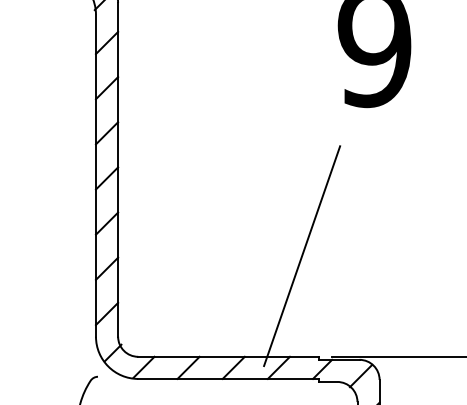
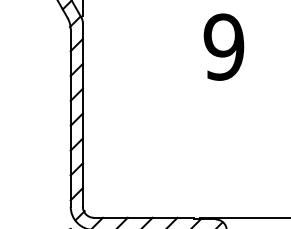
line: (302, 254) -> (184, 161), removed

